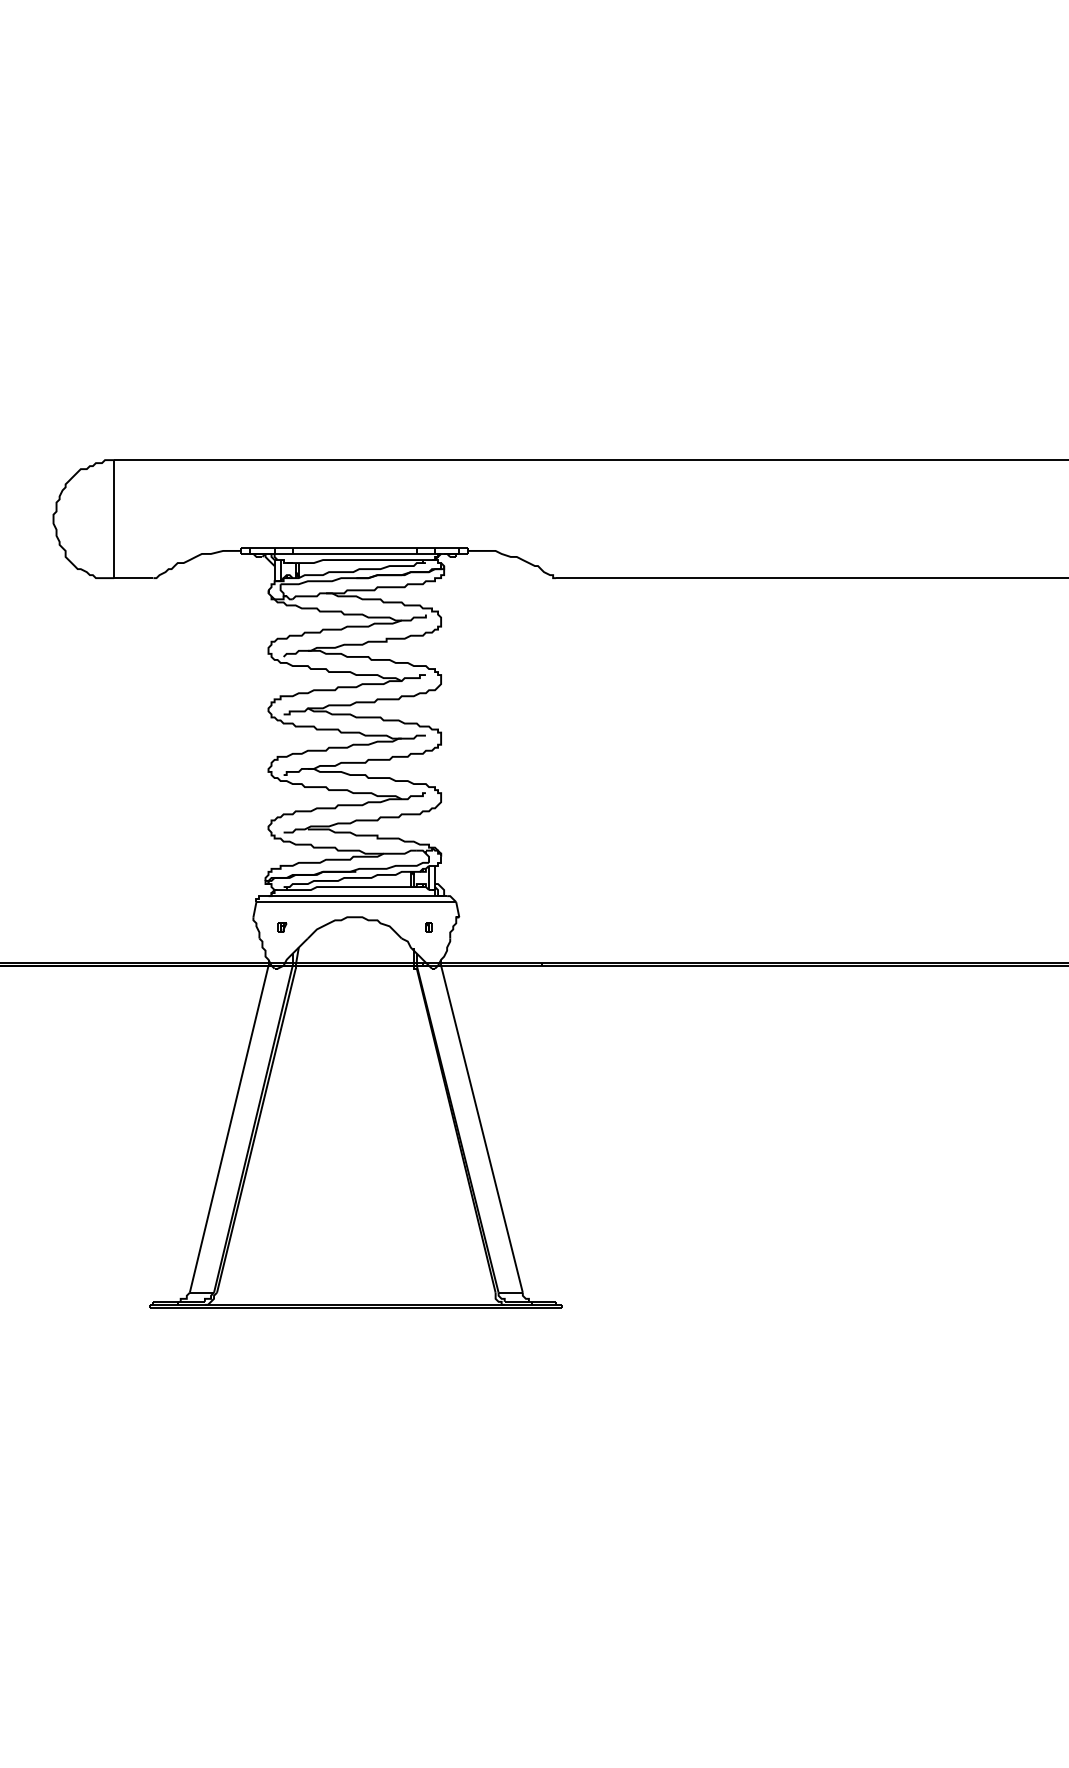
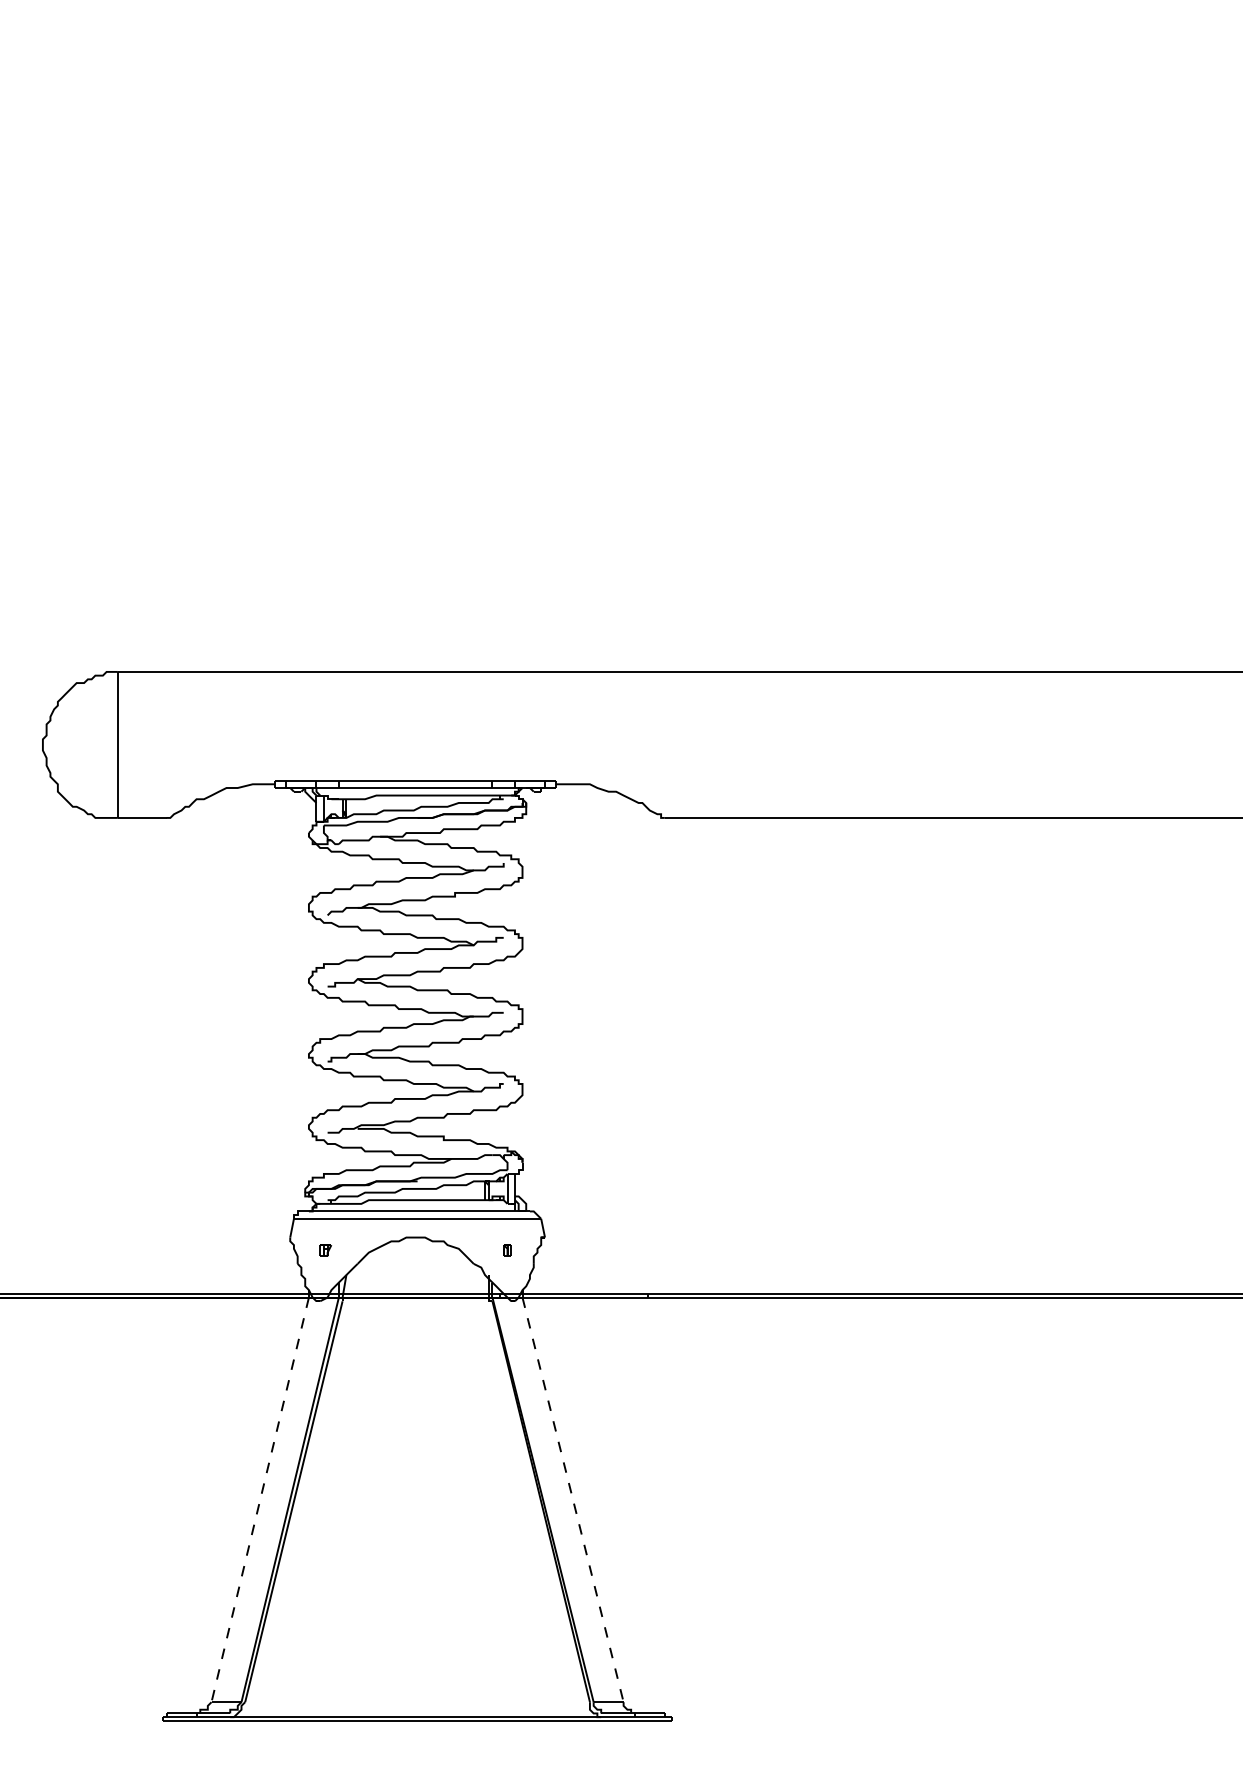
line: (229, 1129) -> (260, 1500), solid -> dashed
line: (481, 1129) -> (572, 1500), solid -> dashed

